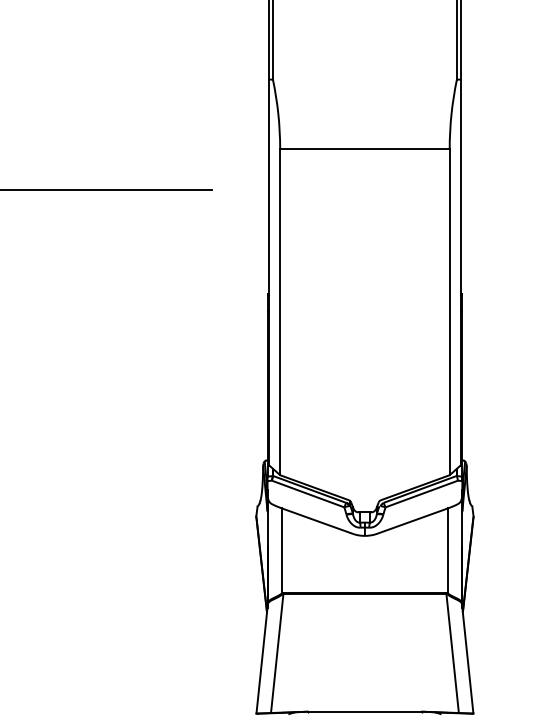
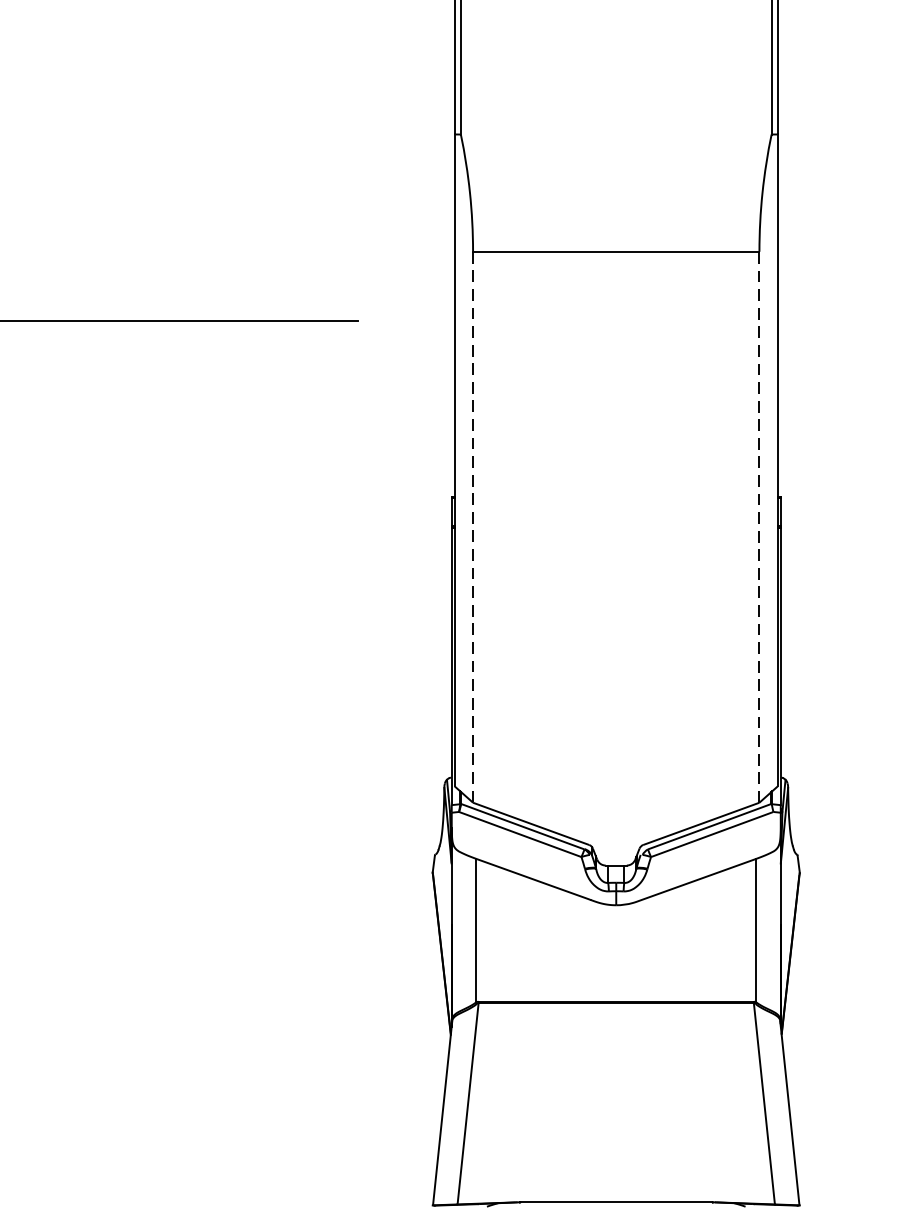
line: (449, 311) -> (759, 526), solid -> dashed
line: (280, 312) -> (473, 527), solid -> dashed

